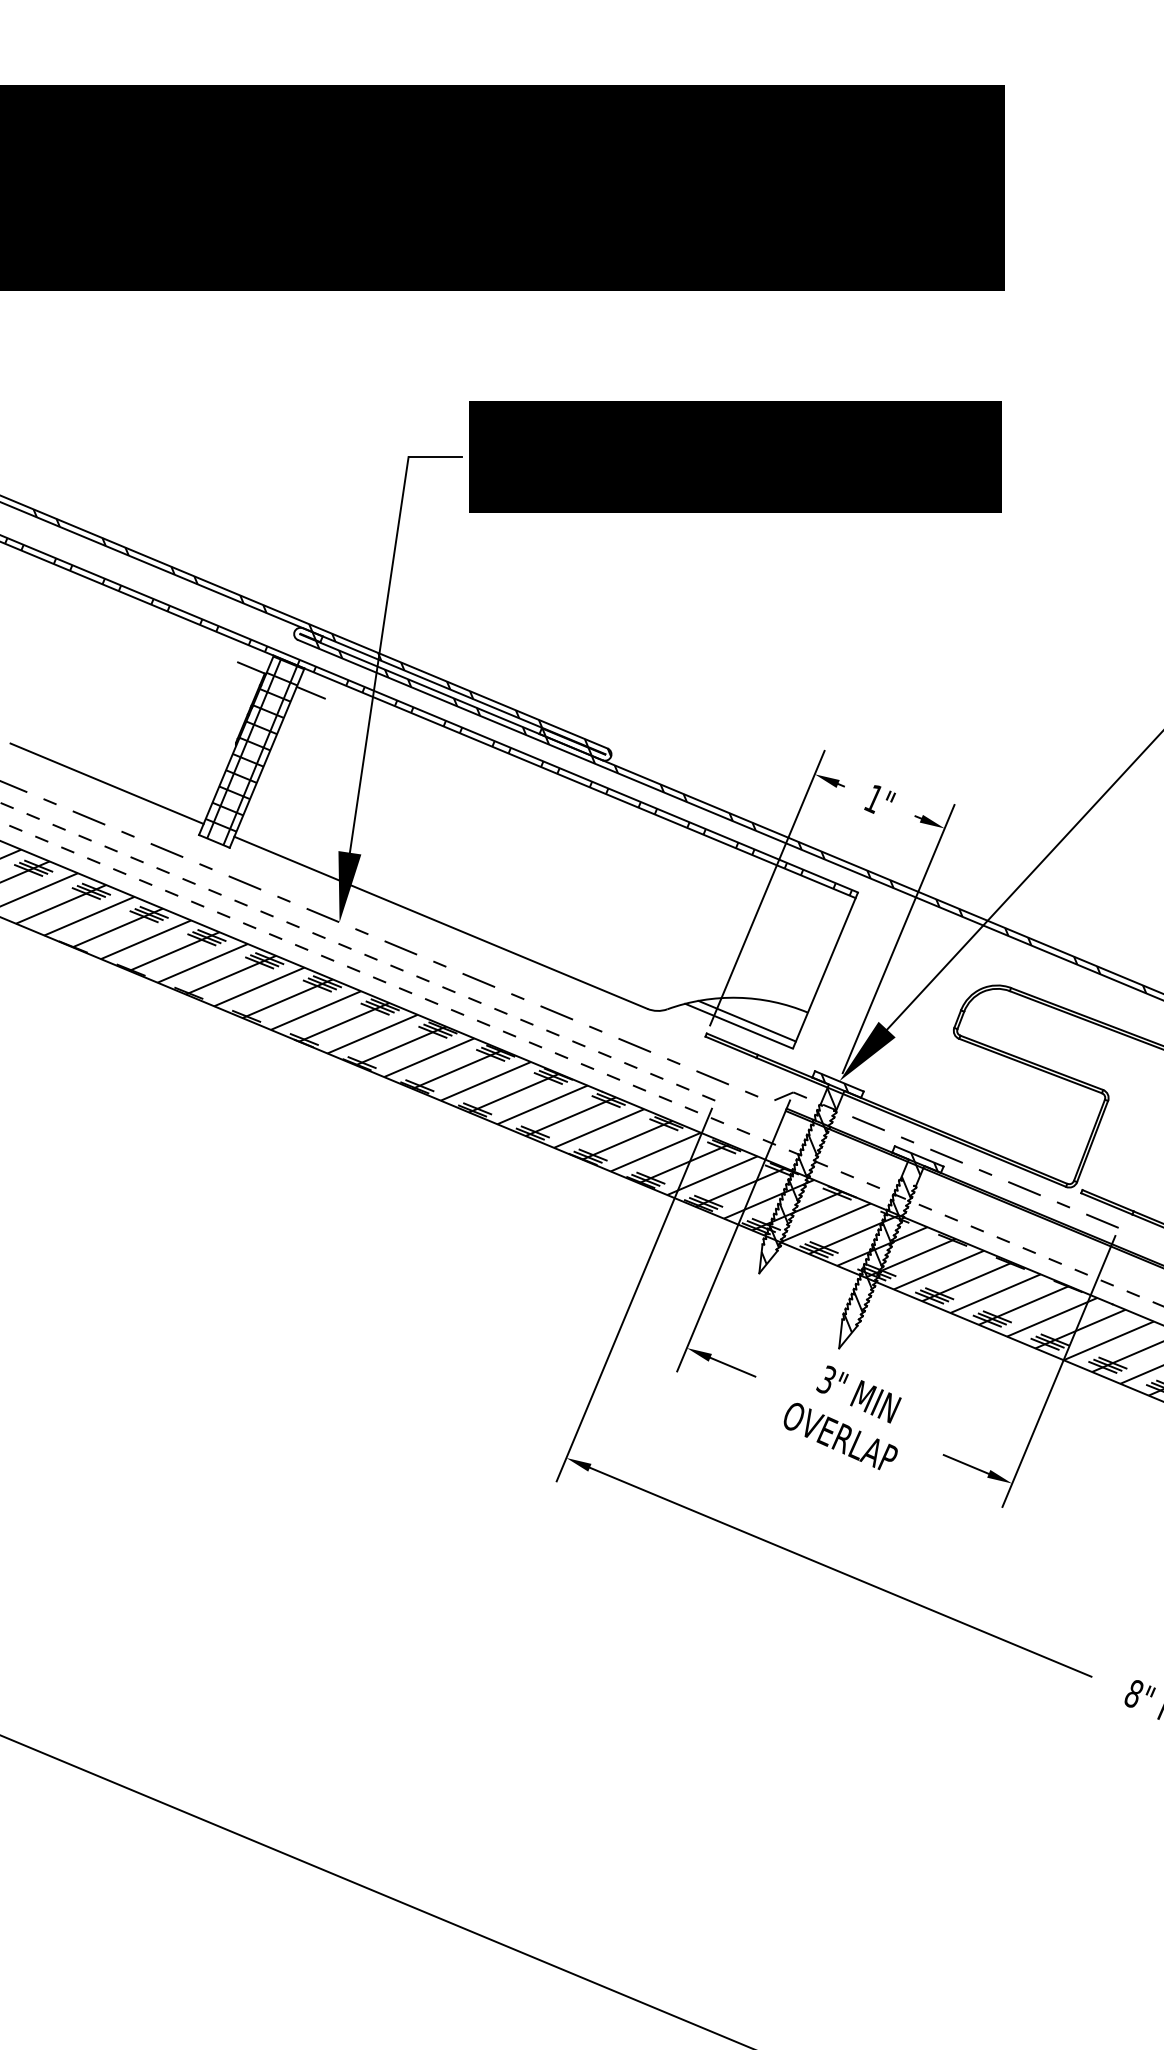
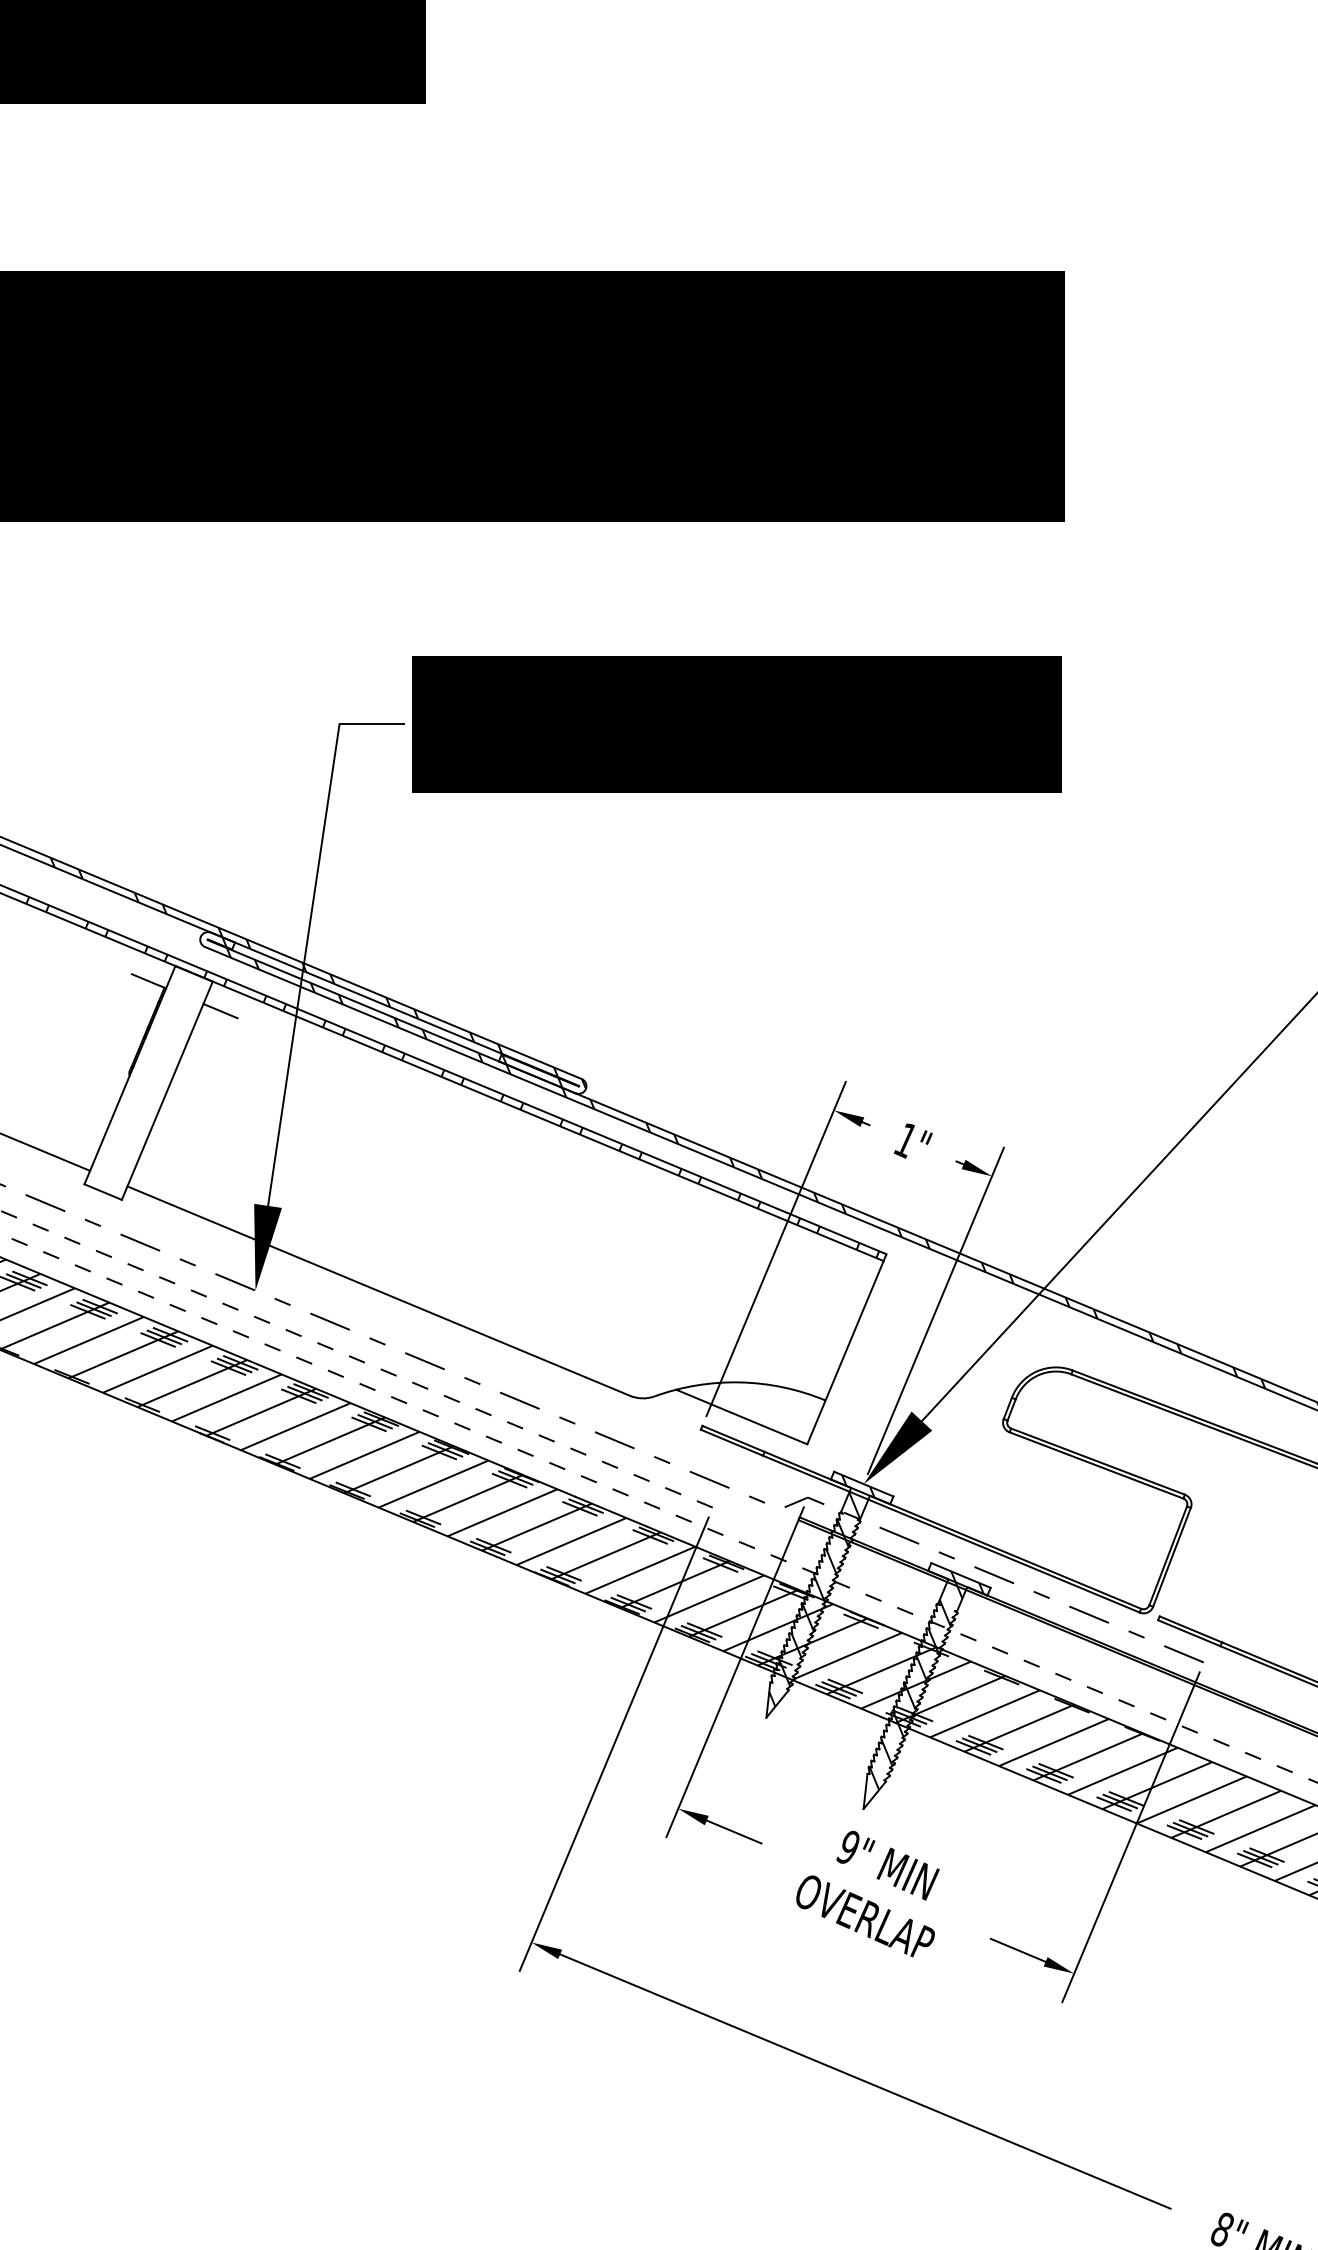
hatch: (254, 750) -> (151, 1081), removed
line: (746, 1020) -> (750, 1410), removed
text: (826, 1379) -> (848, 1846), 3" -> 9"

